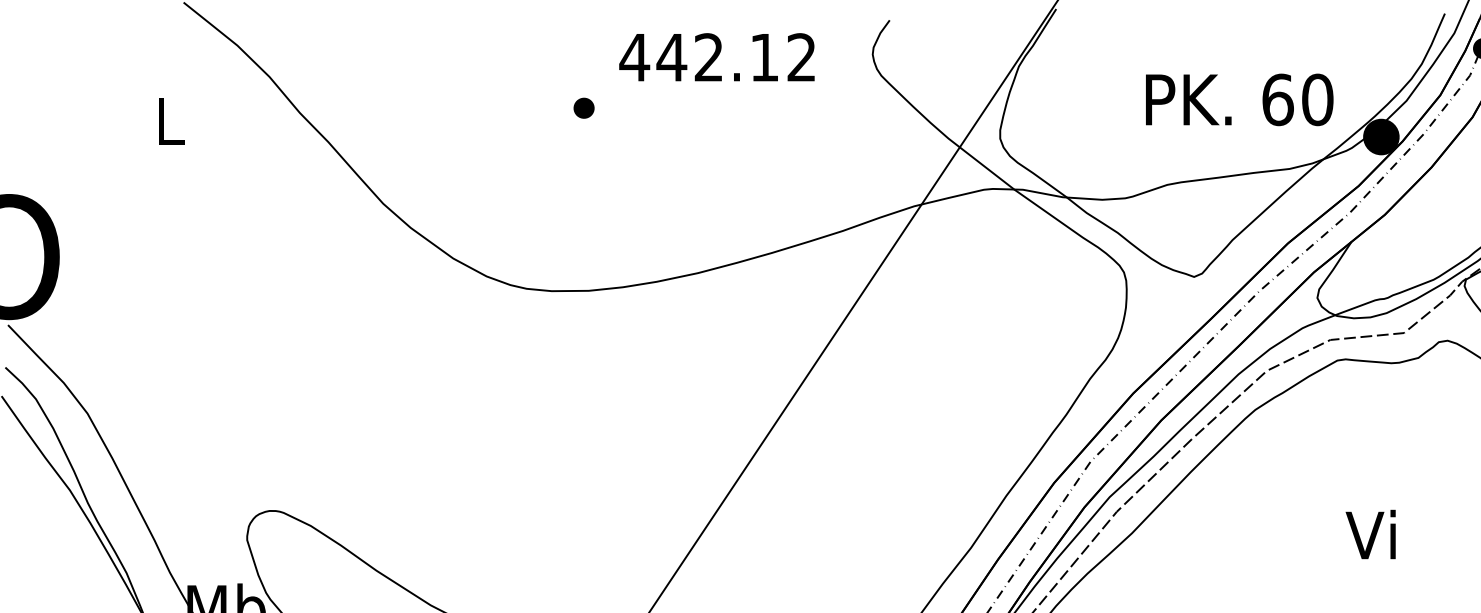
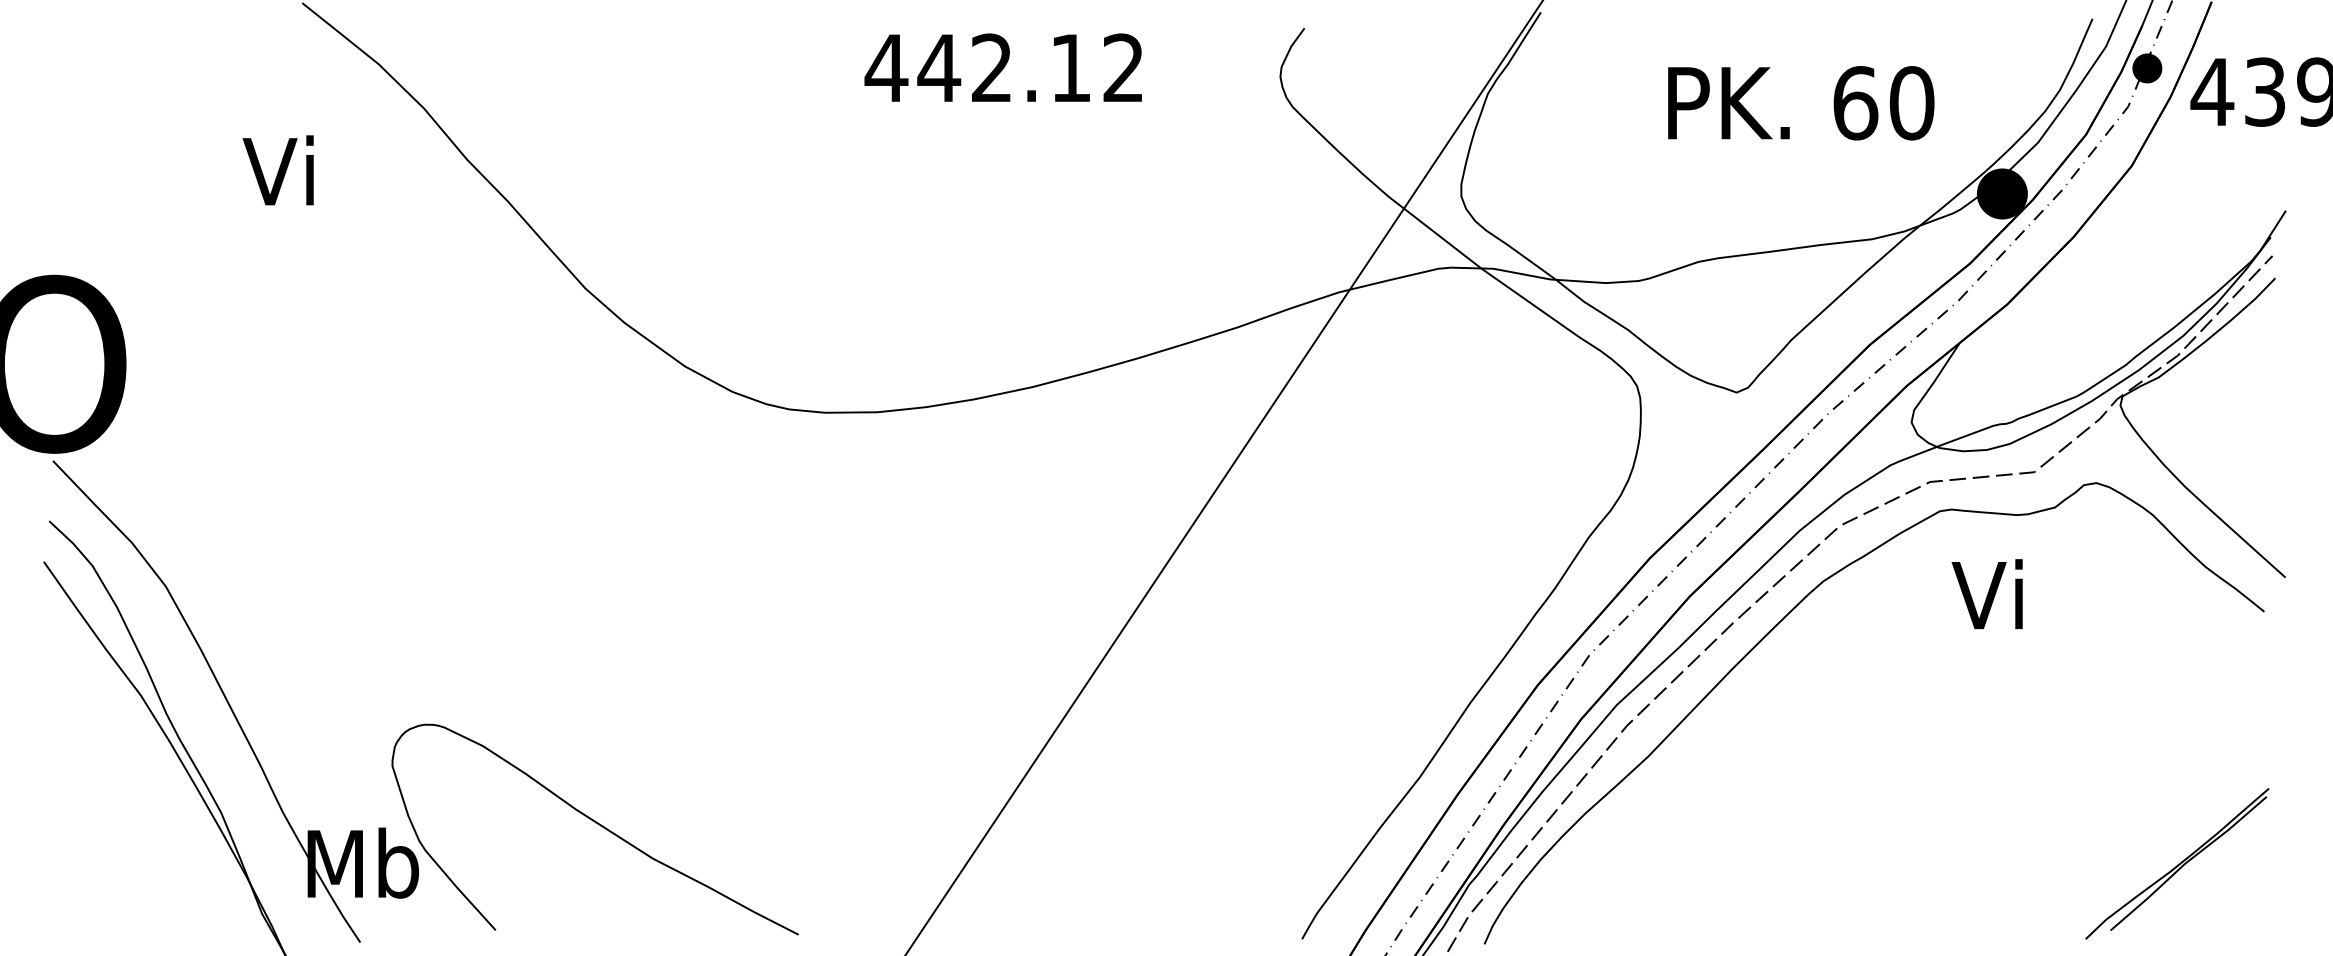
text: (716, 57) -> (1002, 67), moved
text: (1239, 100) -> (1801, 103), moved
part: (583, 107) -> (870, 152), removed
text: (166, 120) -> (277, 170), L -> Vi
text: (1370, 534) -> (1986, 594), moved

